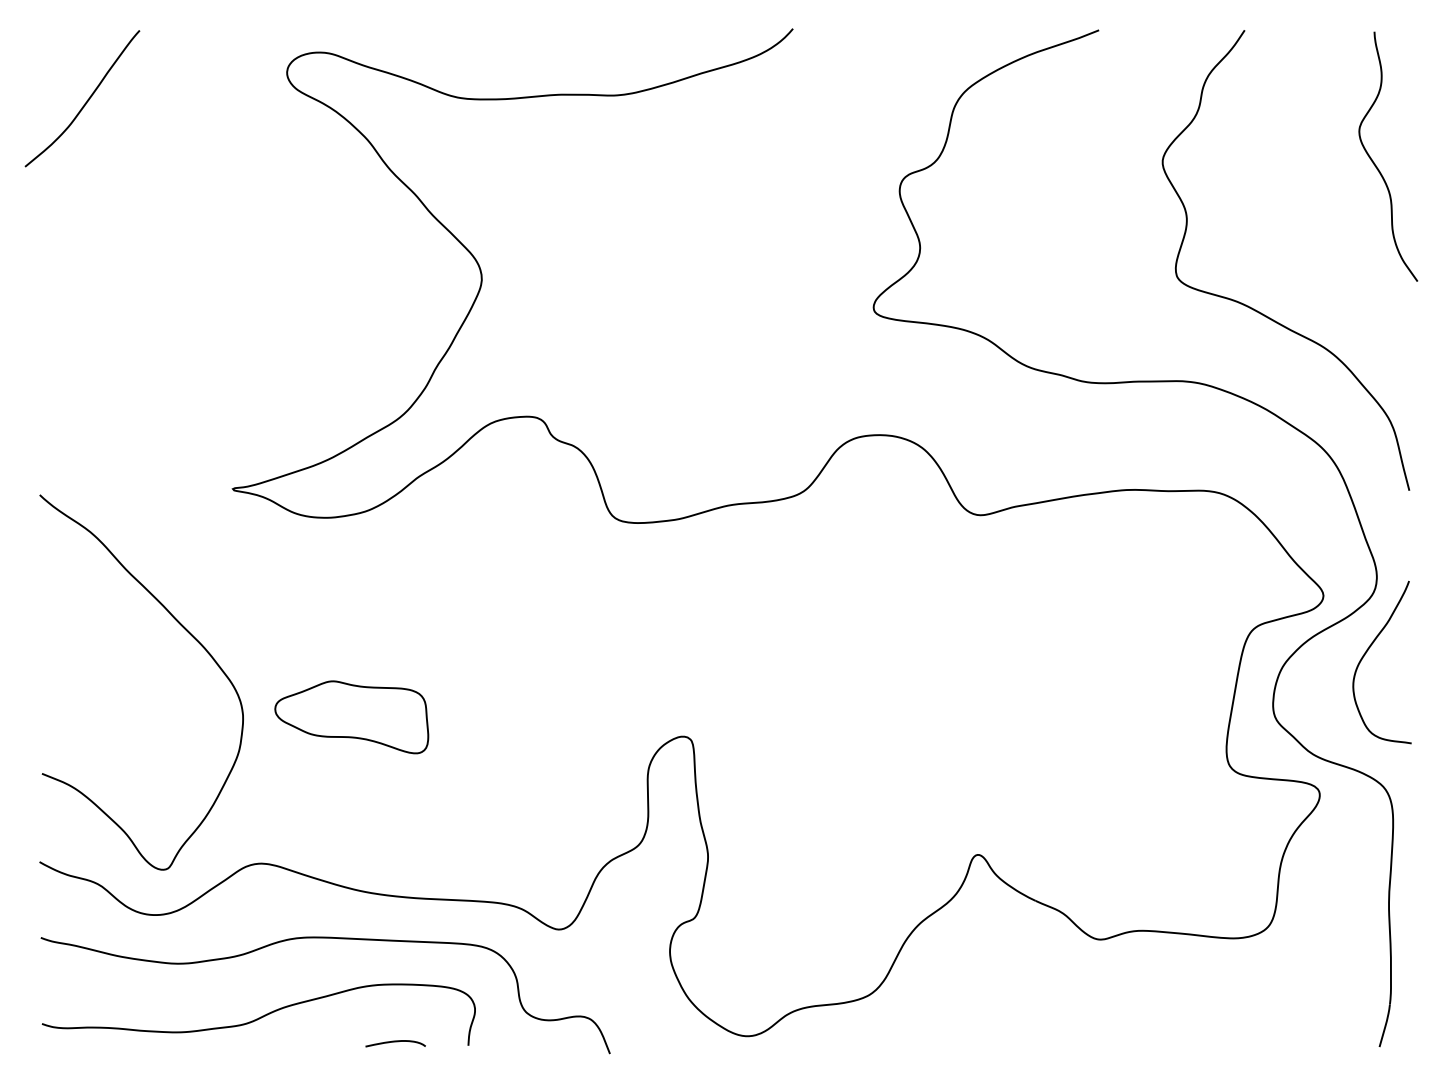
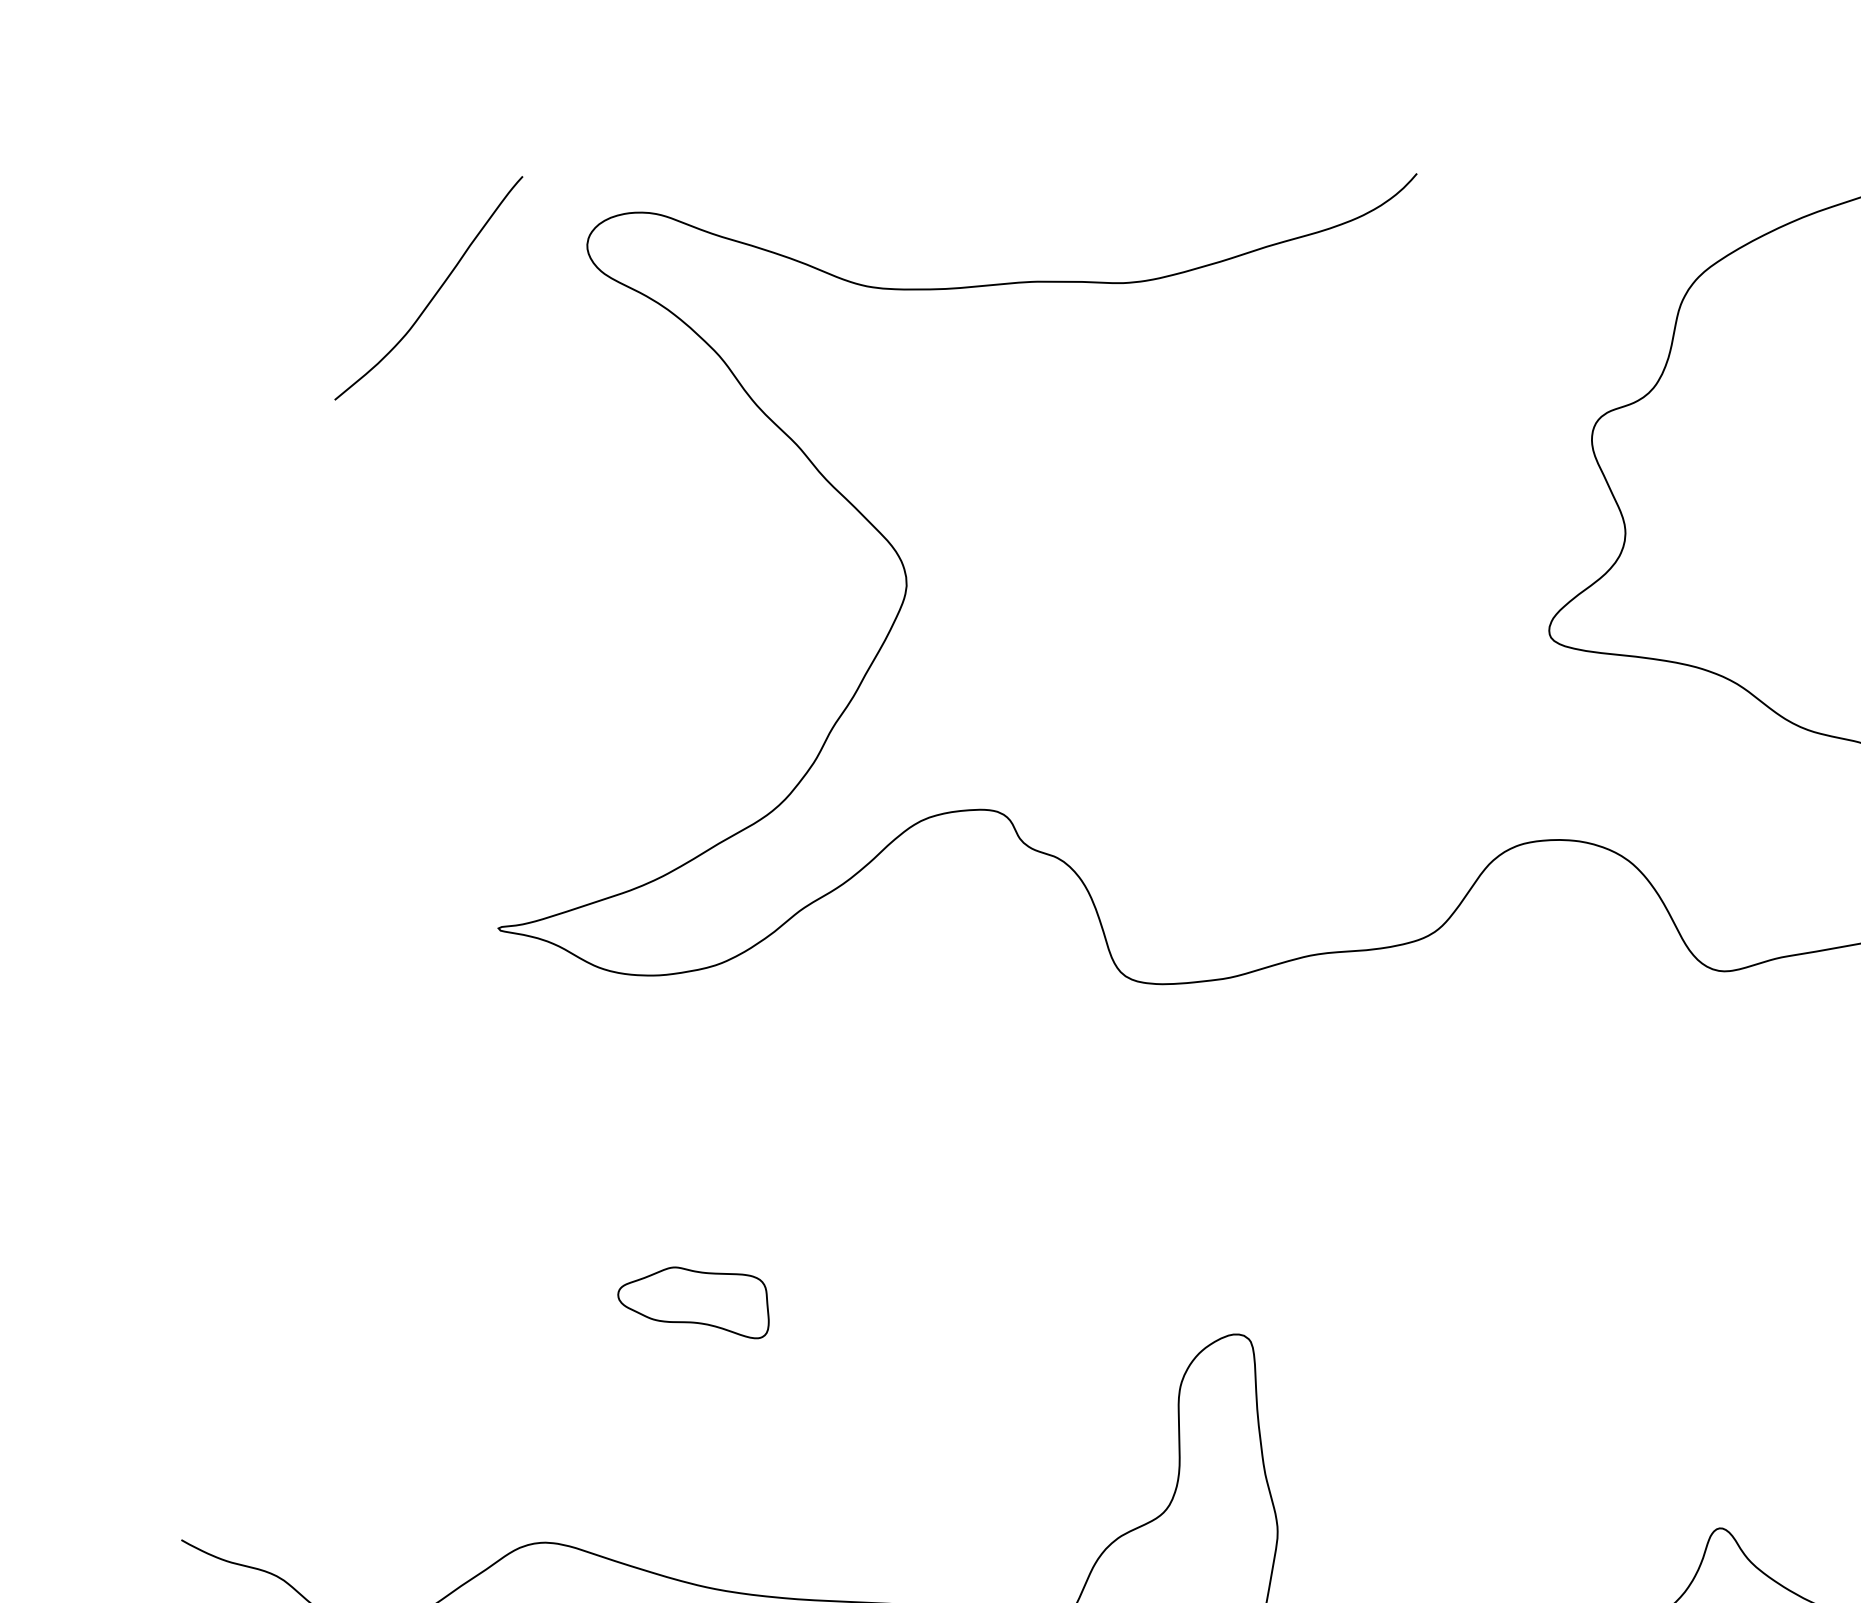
curve: (86, 100) -> (435, 291), moved
curve: (189, 634) -> (427, 1166), removed
part: (351, 717) -> (692, 1303), size x0.6

